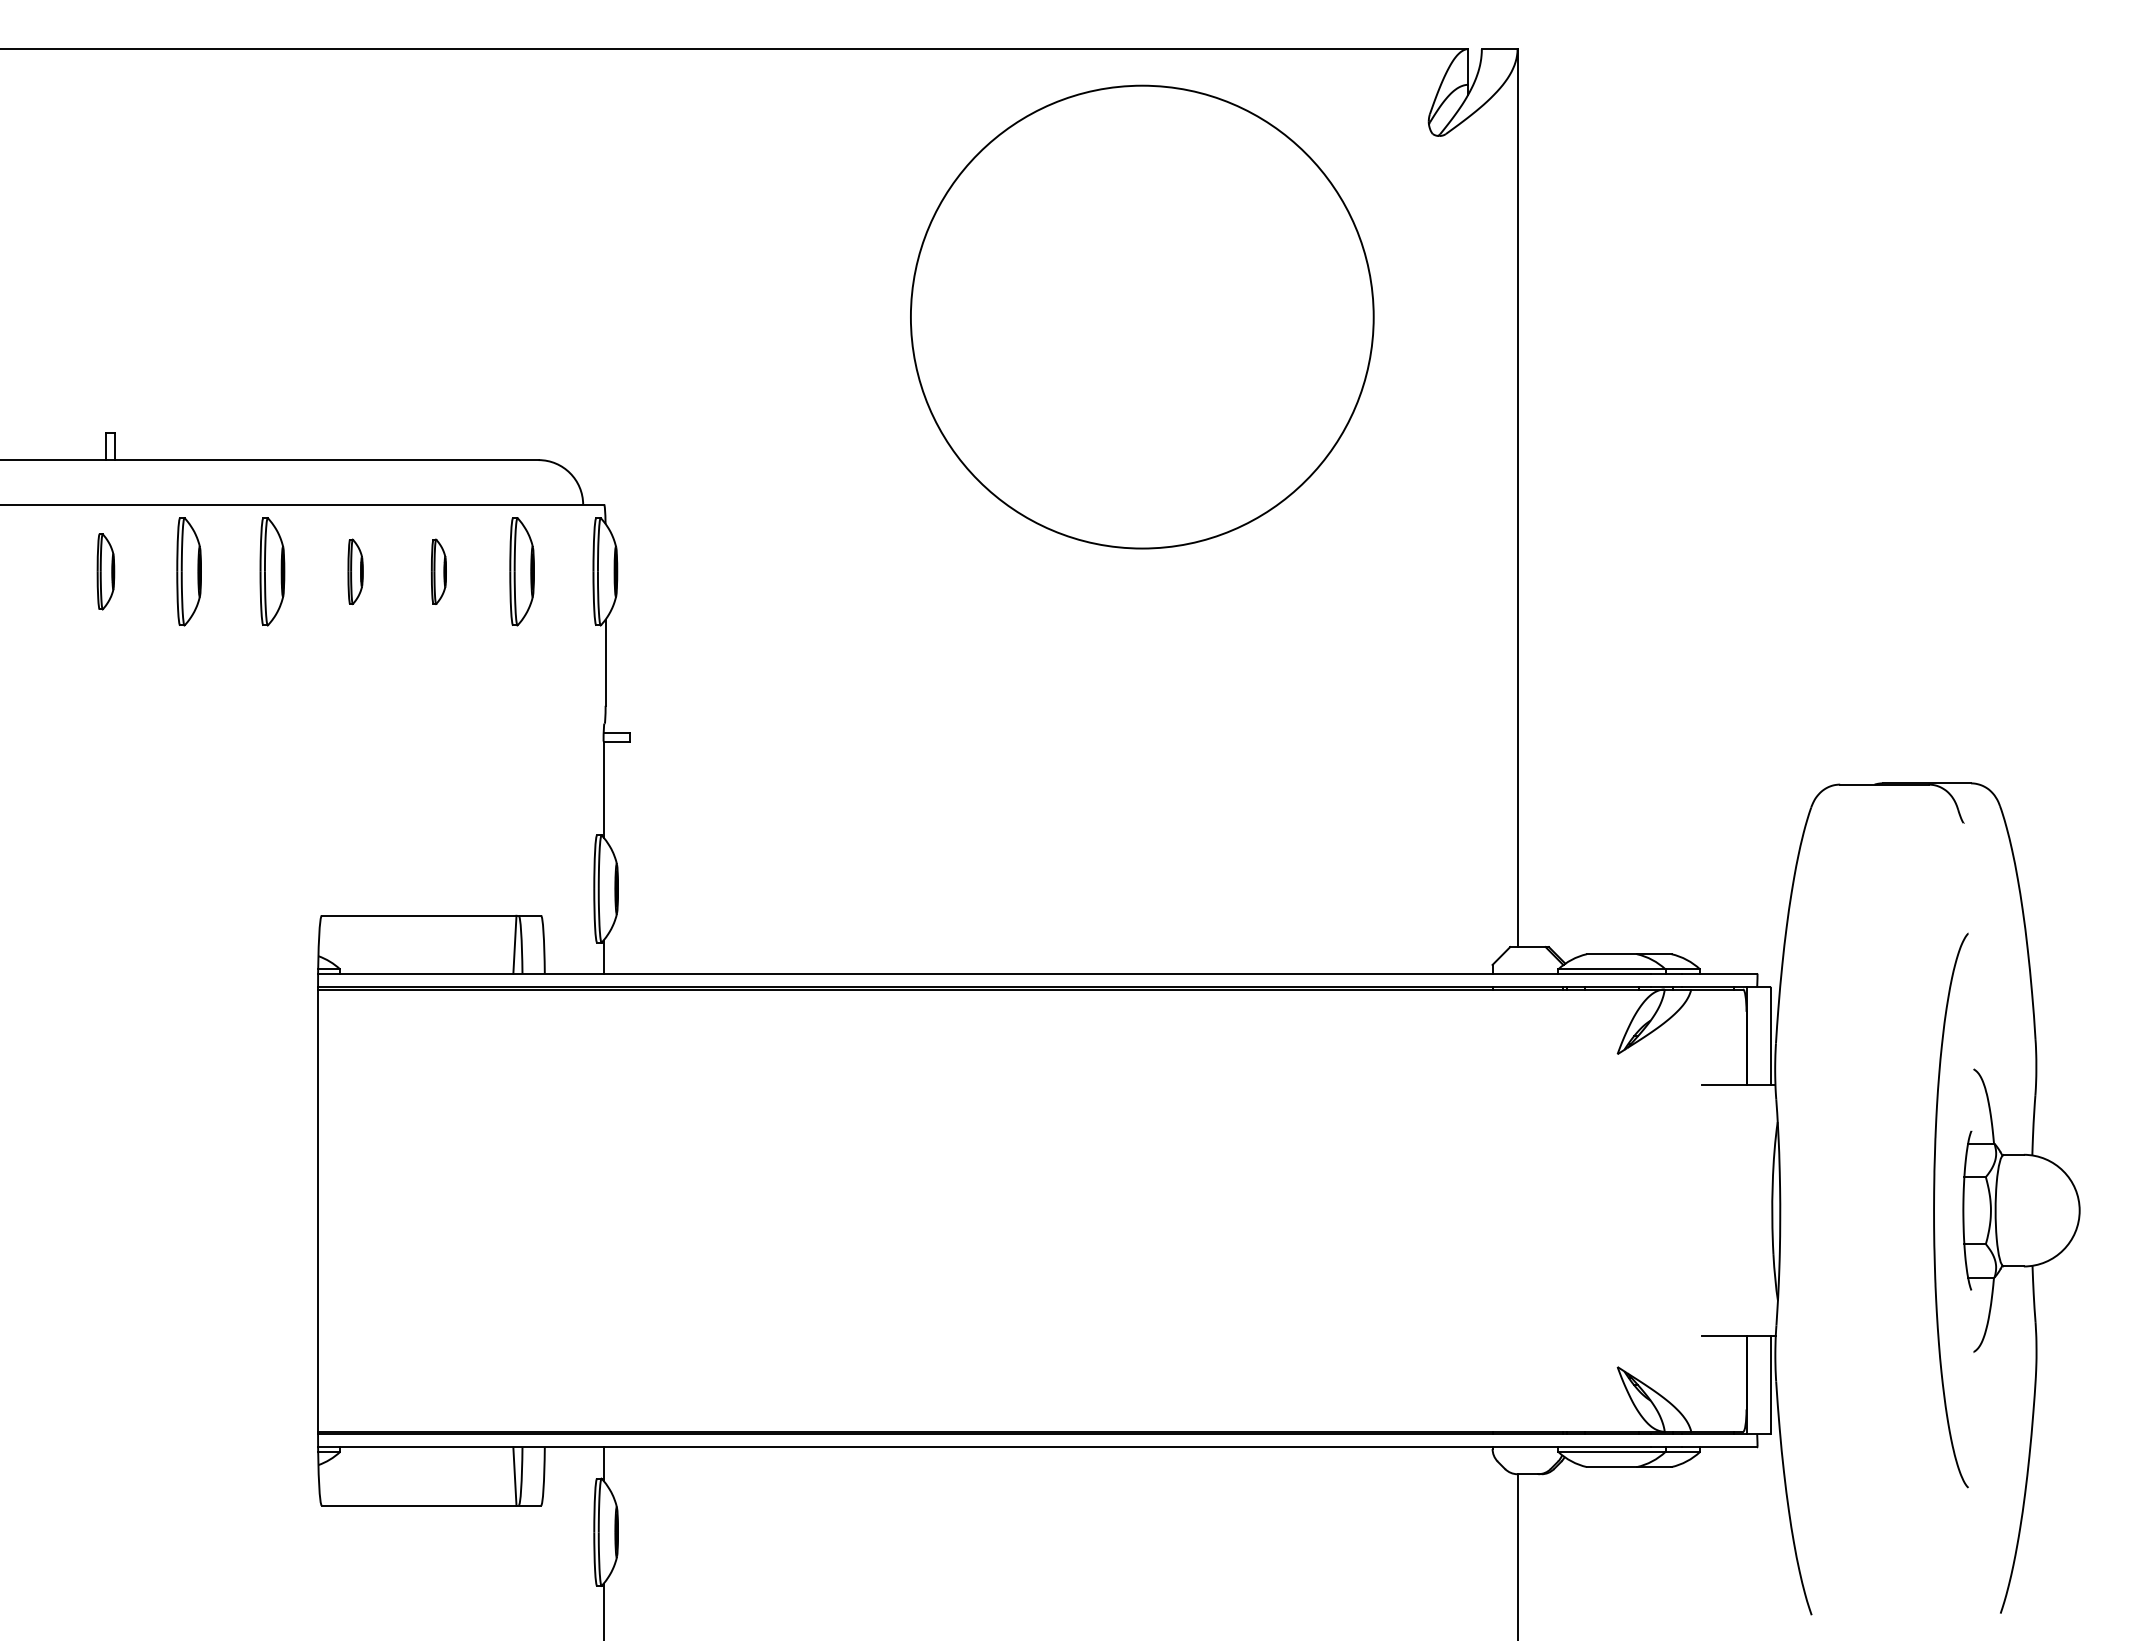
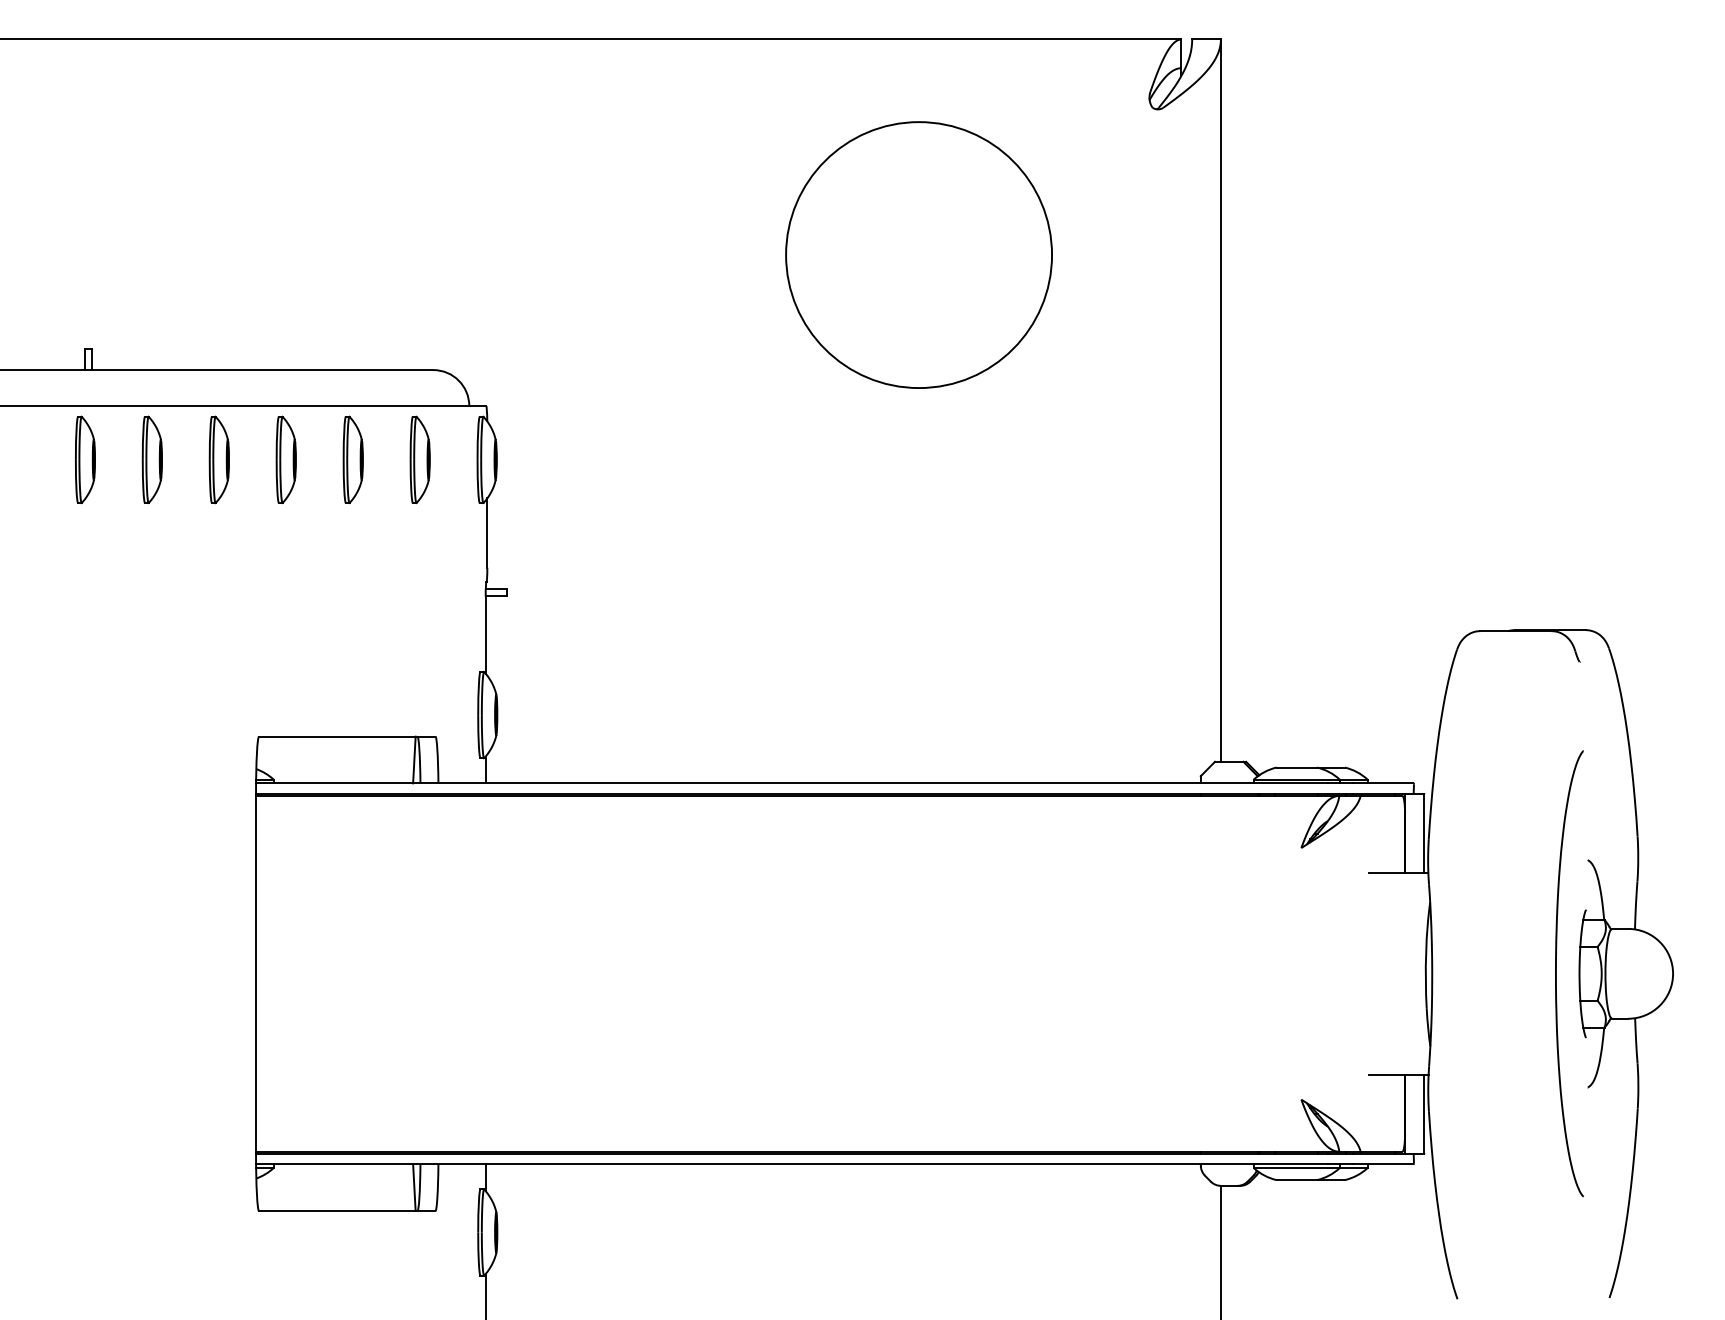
circle: (1142, 316) -> (919, 254), size x0.71
part: (105, 571) -> (85, 459), size x1.43
part: (355, 571) -> (286, 459), size x1.67
part: (438, 571) -> (352, 459), size x1.67

